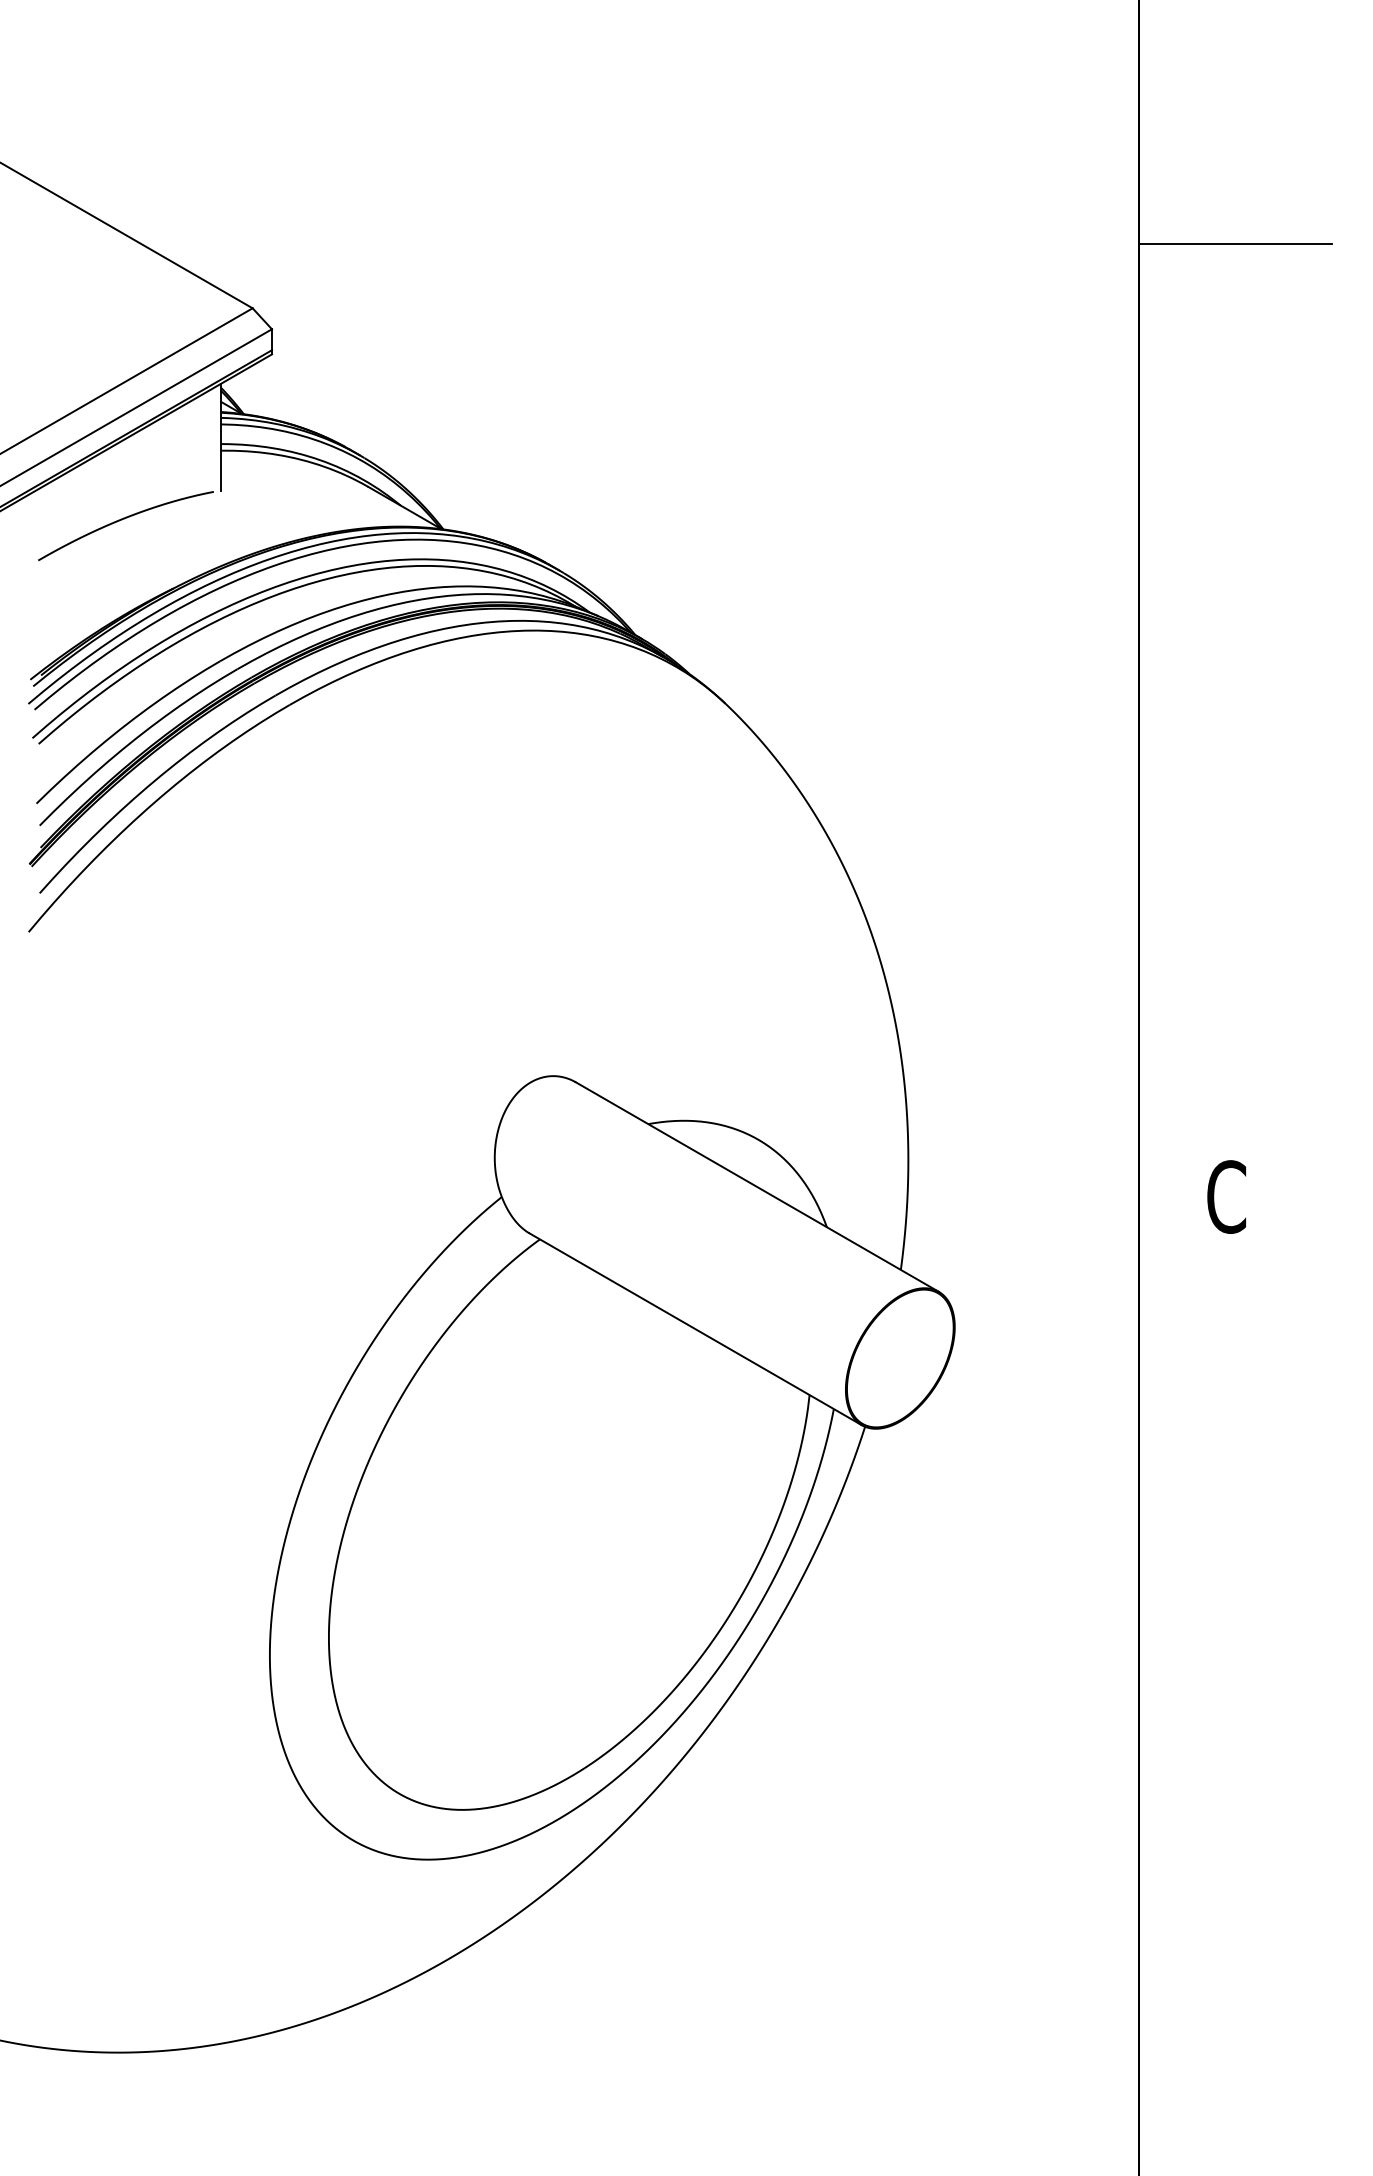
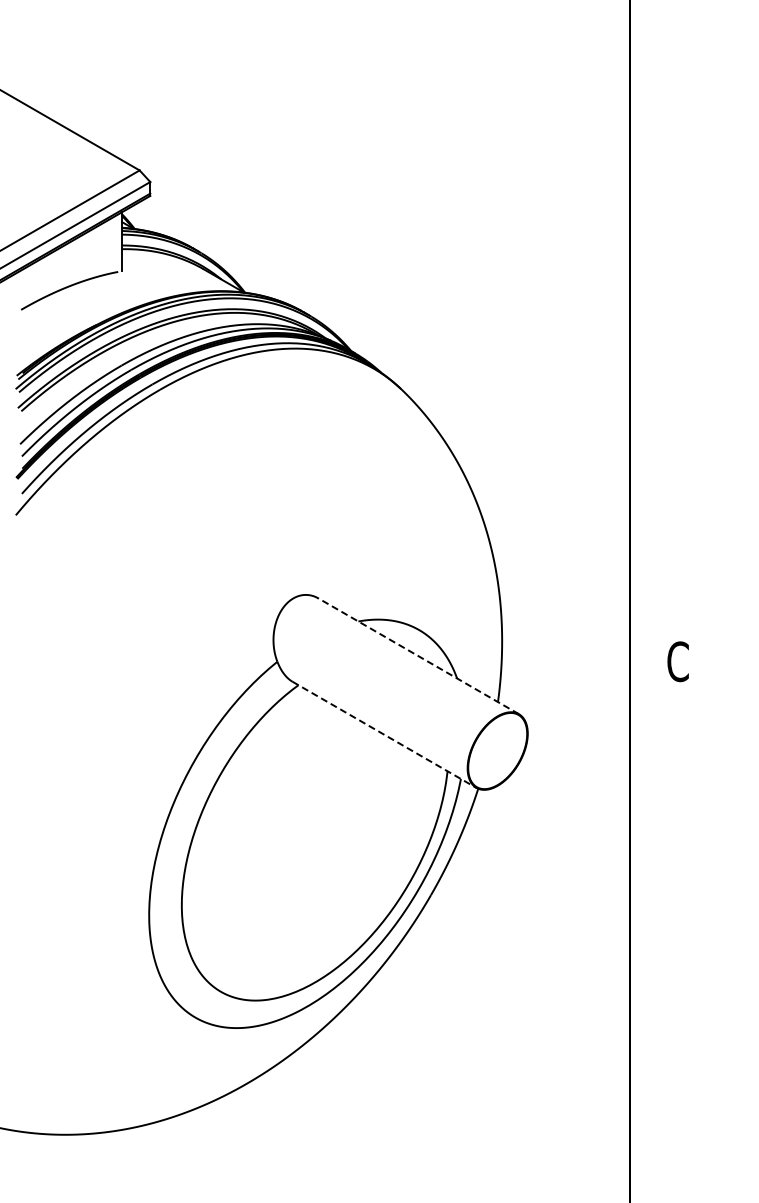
line: (1234, 243) -> (682, 134), removed
line: (757, 1187) -> (418, 656), solid -> dashed
line: (695, 1330) -> (384, 735), solid -> dashed

